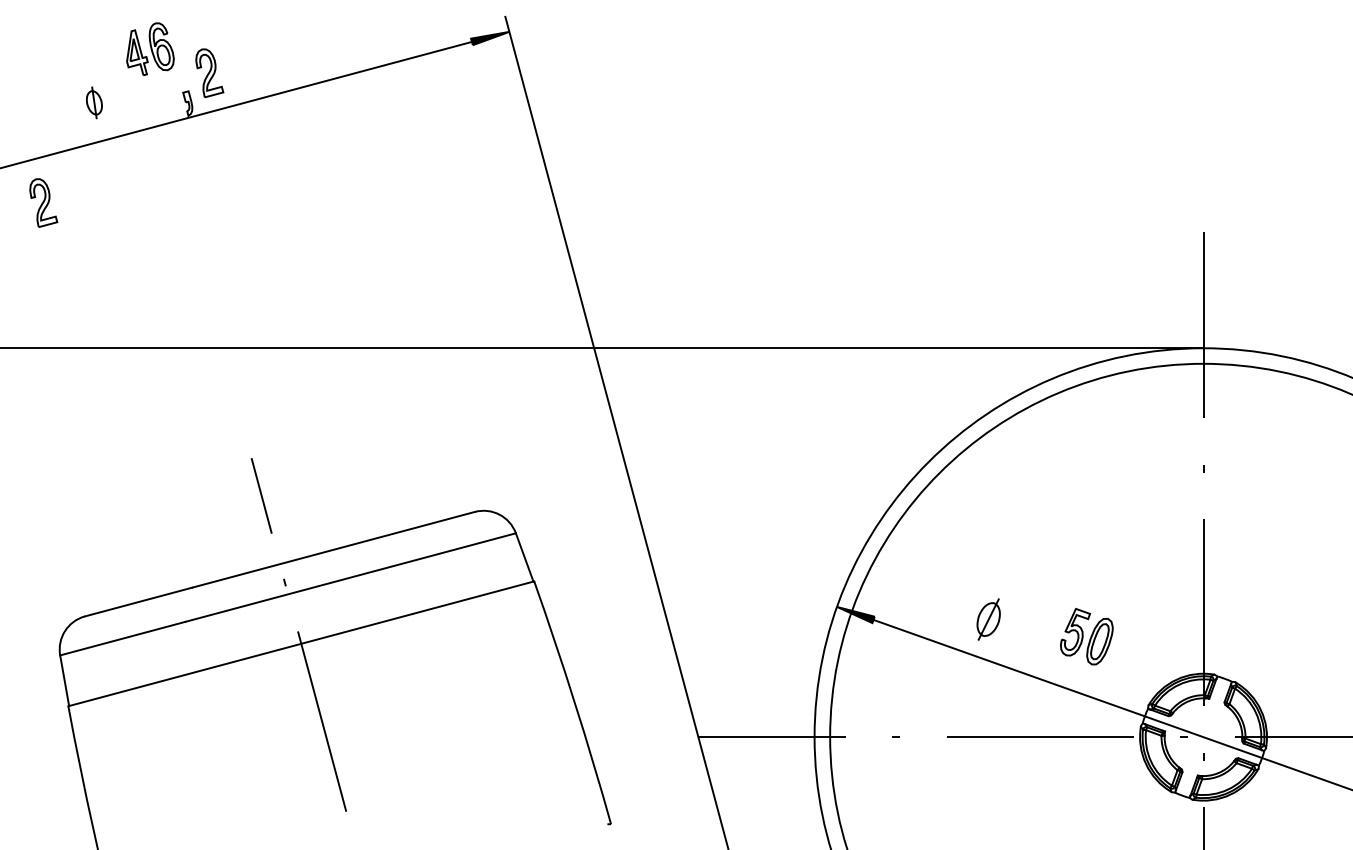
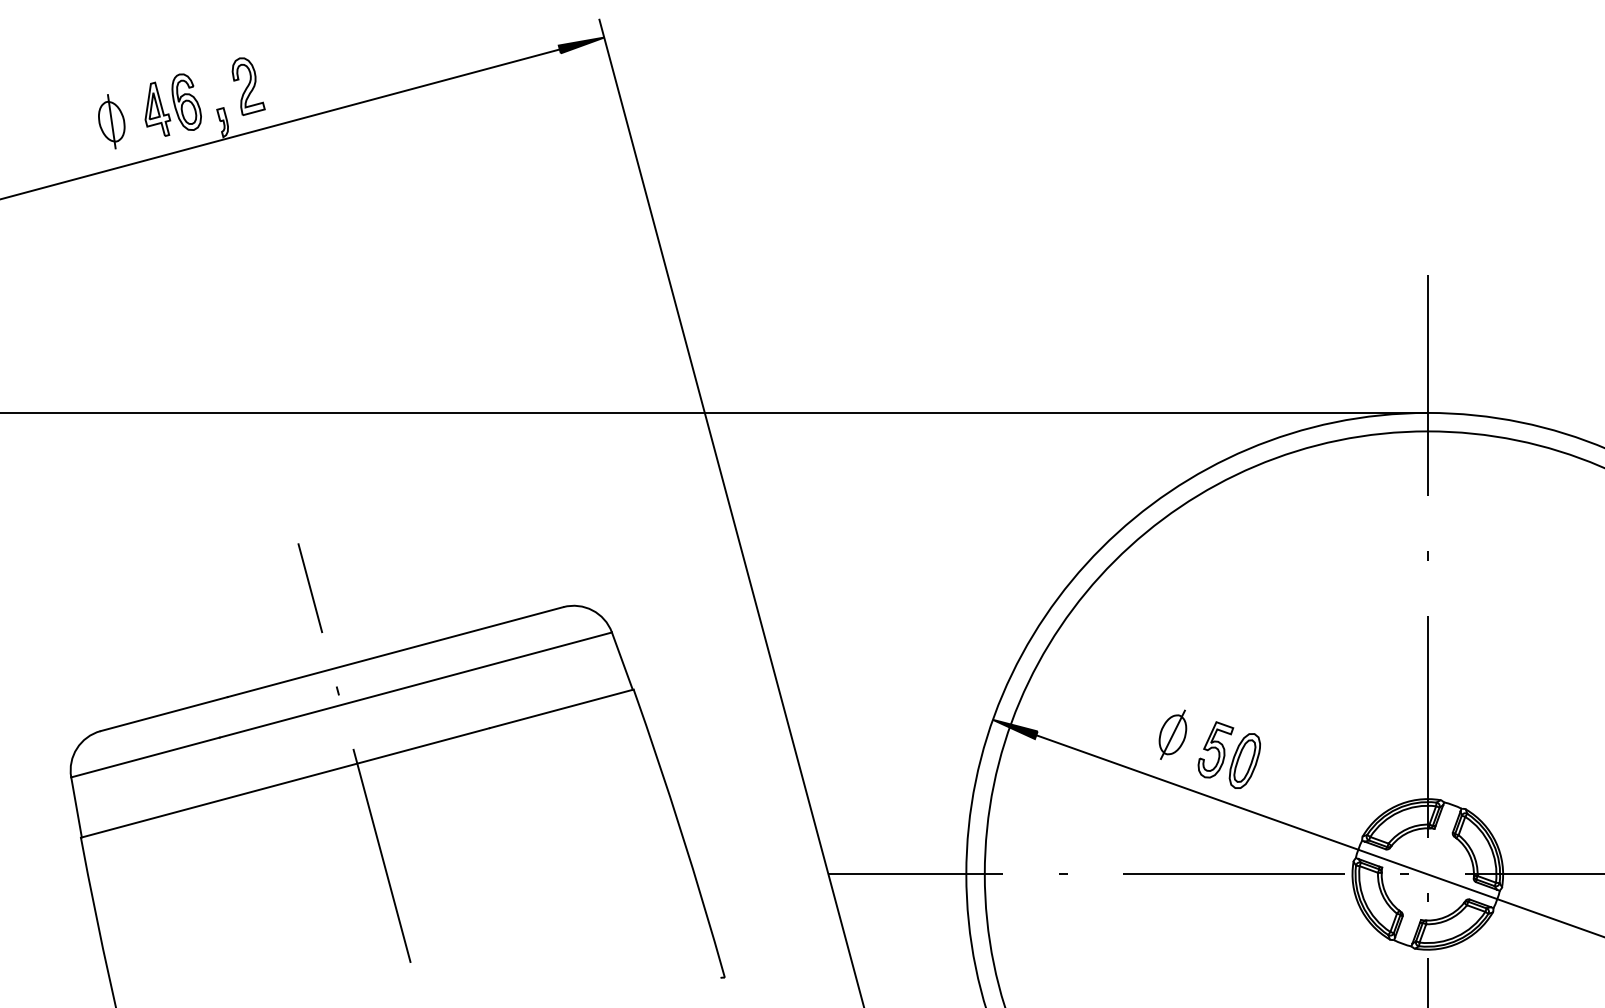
part: (149, 48) -> (172, 104), moved
part: (94, 102) -> (111, 121), size x1.43
part: (43, 202) -> (51, 240), removed
part: (1086, 636) -> (1228, 754), moved

